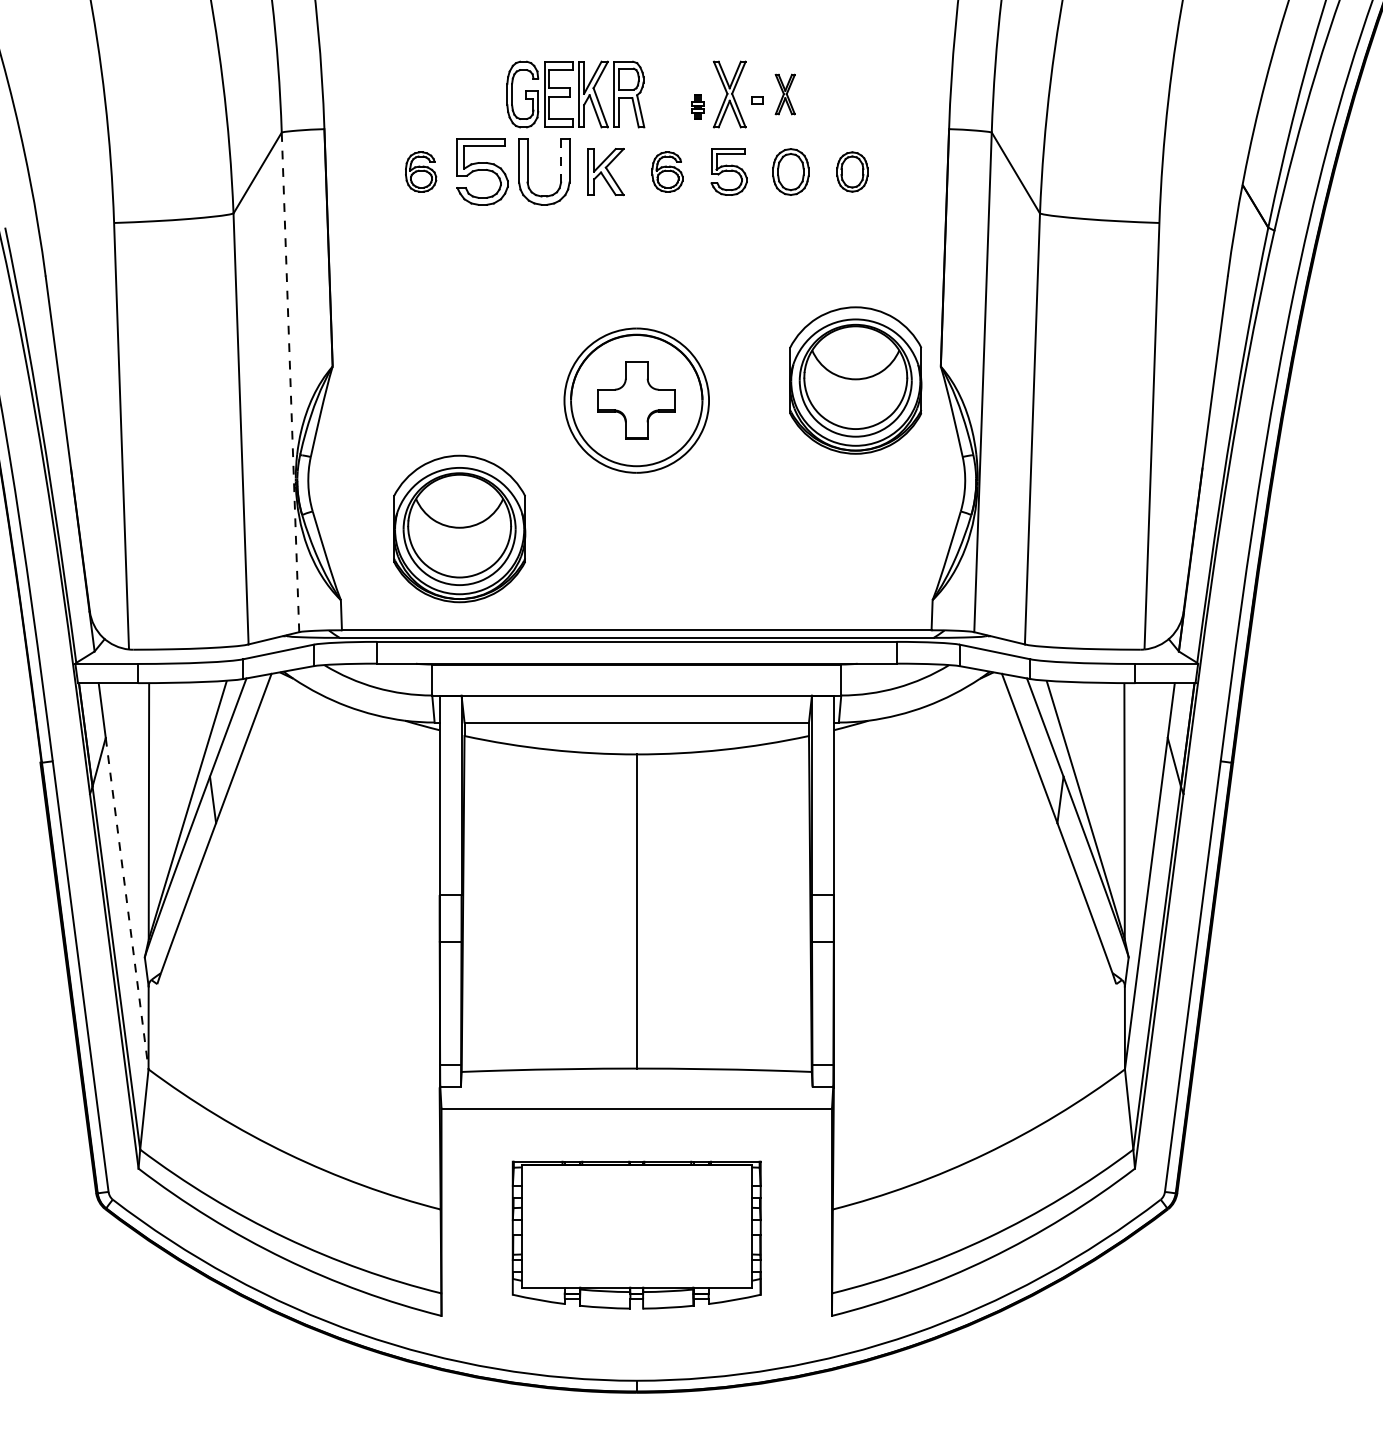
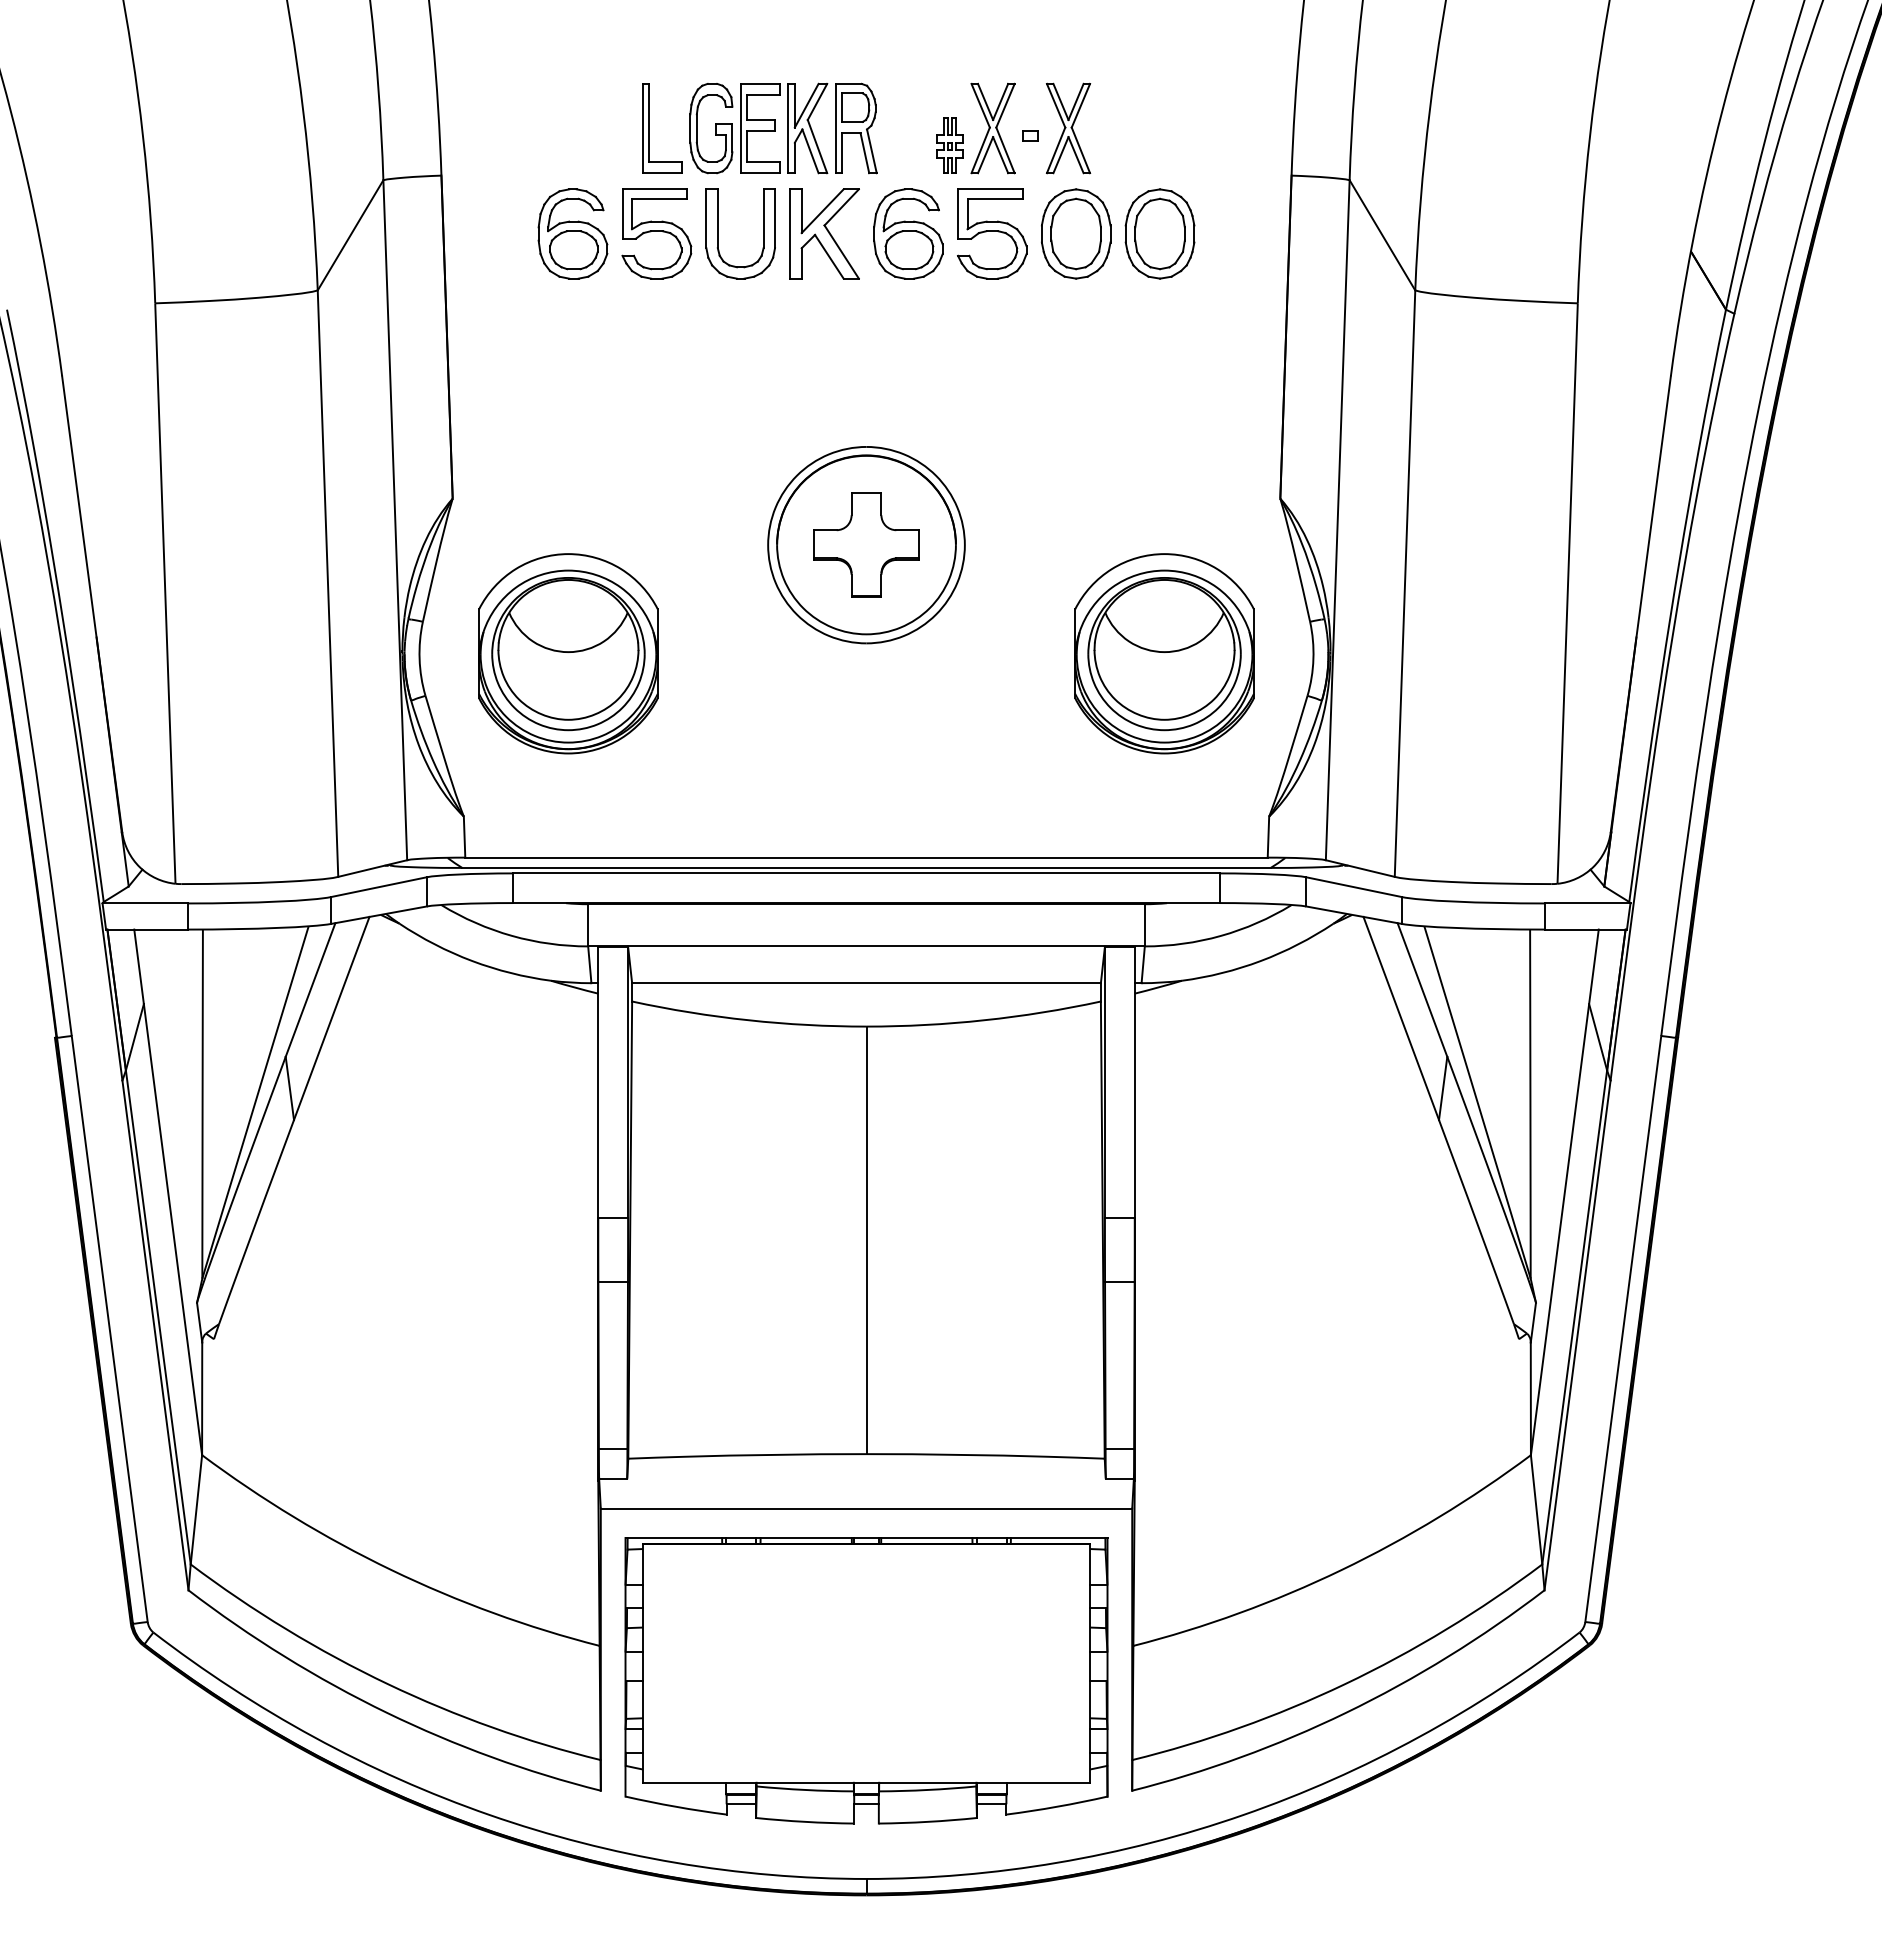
part: (477, 94) -> (649, 128), added
part: (785, 94) -> (1068, 128), size x1.67
part: (697, 107) -> (949, 145), size x1.67
line: (561, 161) -> (763, 219), dashed -> solid
part: (420, 171) -> (572, 233), size x1.67
part: (605, 171) -> (824, 233), size x1.43
part: (667, 171) -> (908, 233), size x1.67
part: (729, 171) -> (992, 233), size x1.43
part: (791, 171) -> (1076, 233), size x1.43
part: (852, 171) -> (1159, 233), size x1.67
part: (855, 380) -> (1164, 653), moved
line: (290, 381) -> (395, 519), dashed -> solid
part: (459, 528) -> (568, 653), moved
line: (127, 904) -> (173, 1230), dashed -> solid
part: (636, 1234) -> (866, 1680), size x1.43

